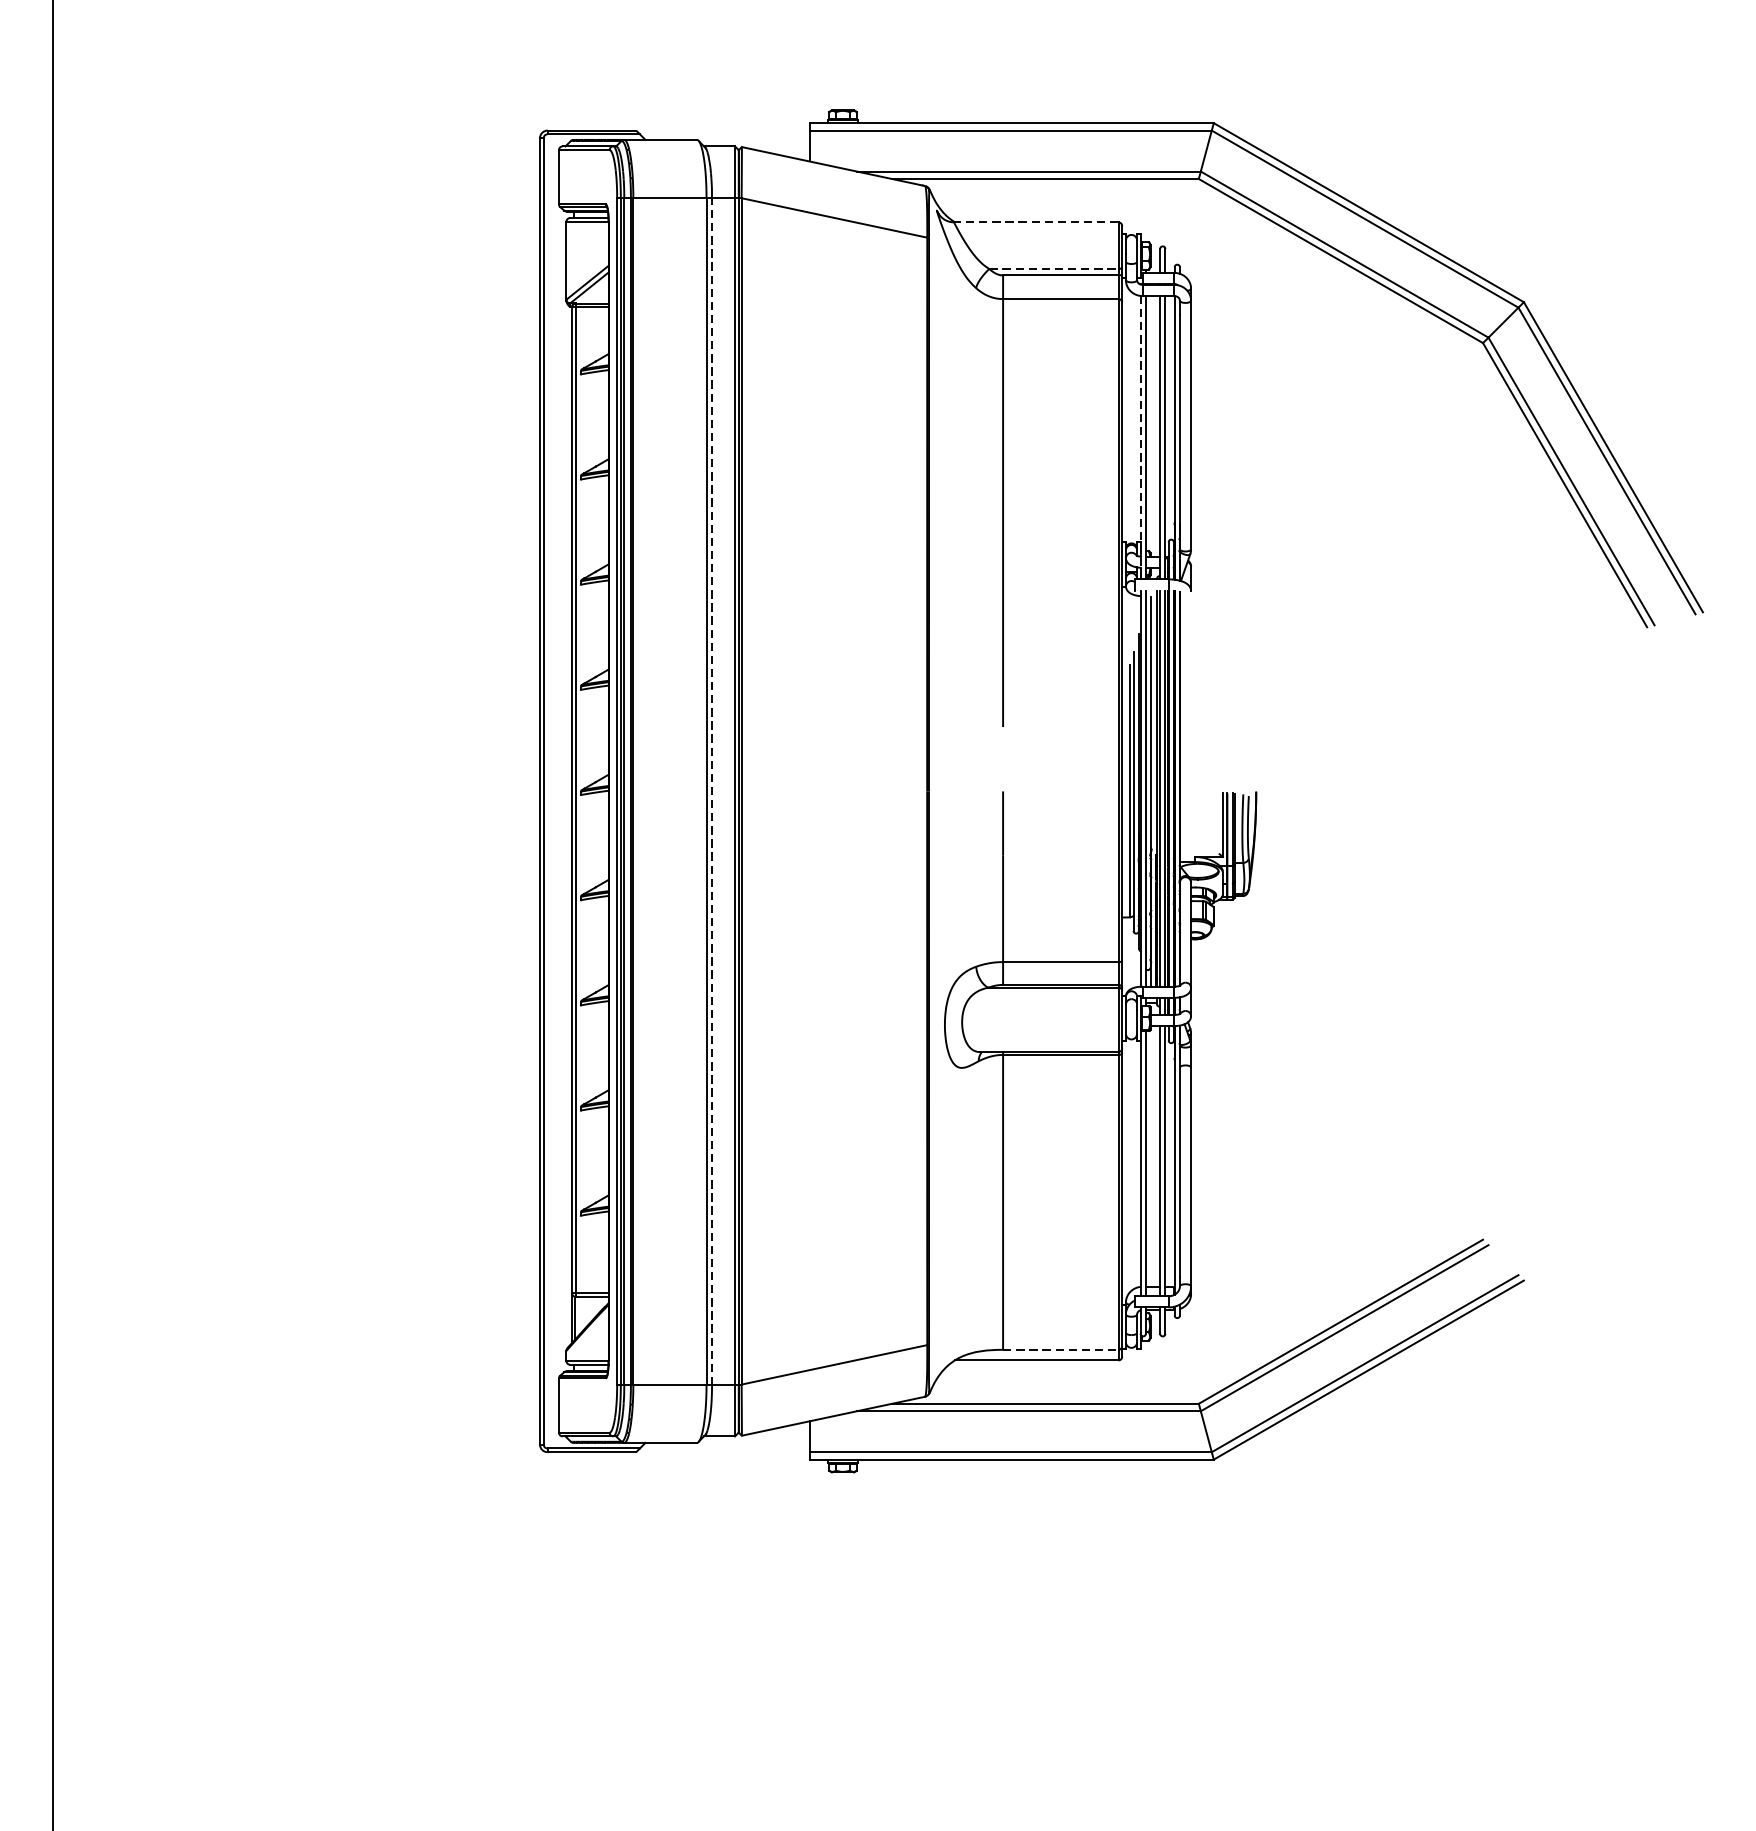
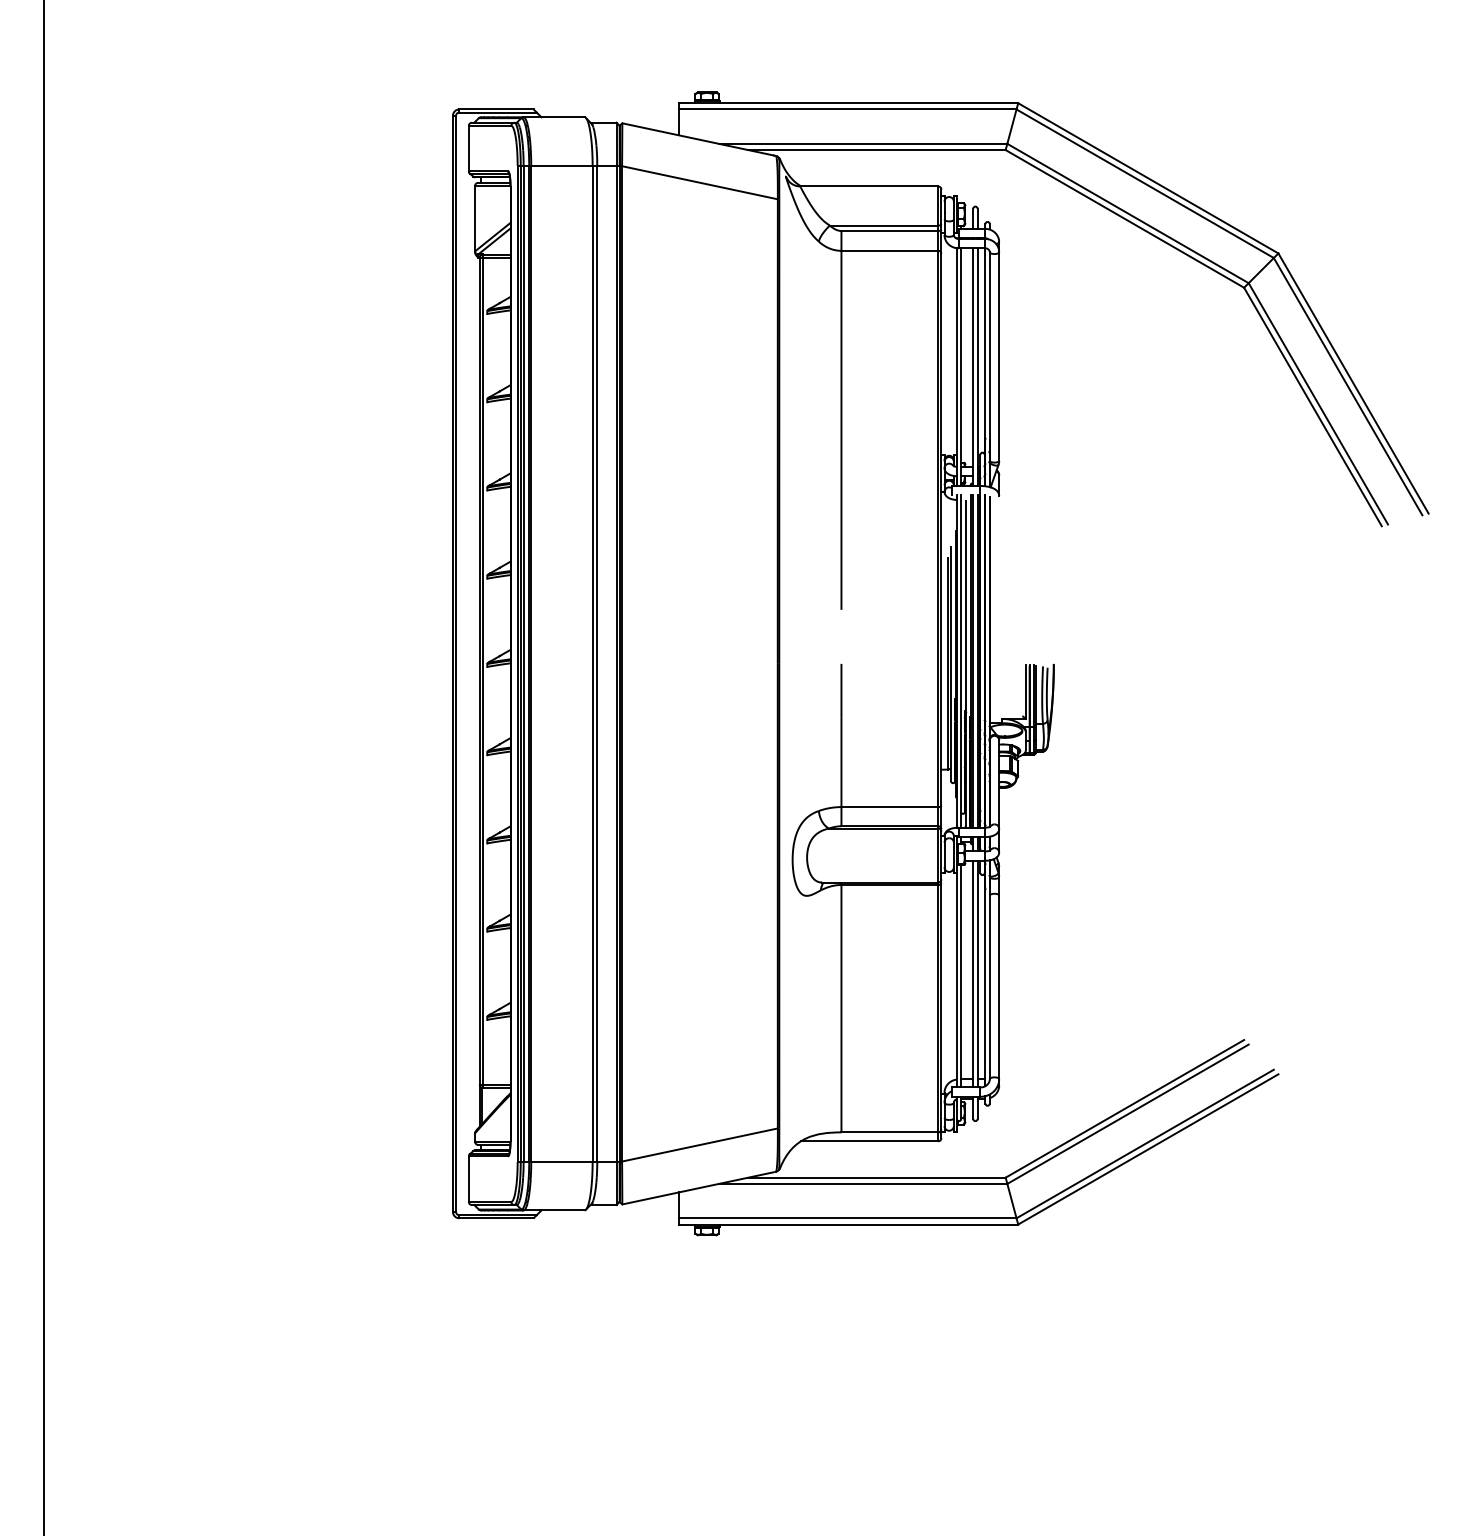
line: (1036, 222) -> (869, 186), dashed -> solid
line: (1054, 268) -> (884, 225), dashed -> solid
line: (1140, 438) -> (956, 367), dashed -> solid
line: (712, 790) -> (597, 663), dashed -> solid
line: (1061, 1349) -> (890, 1132), dashed -> solid

